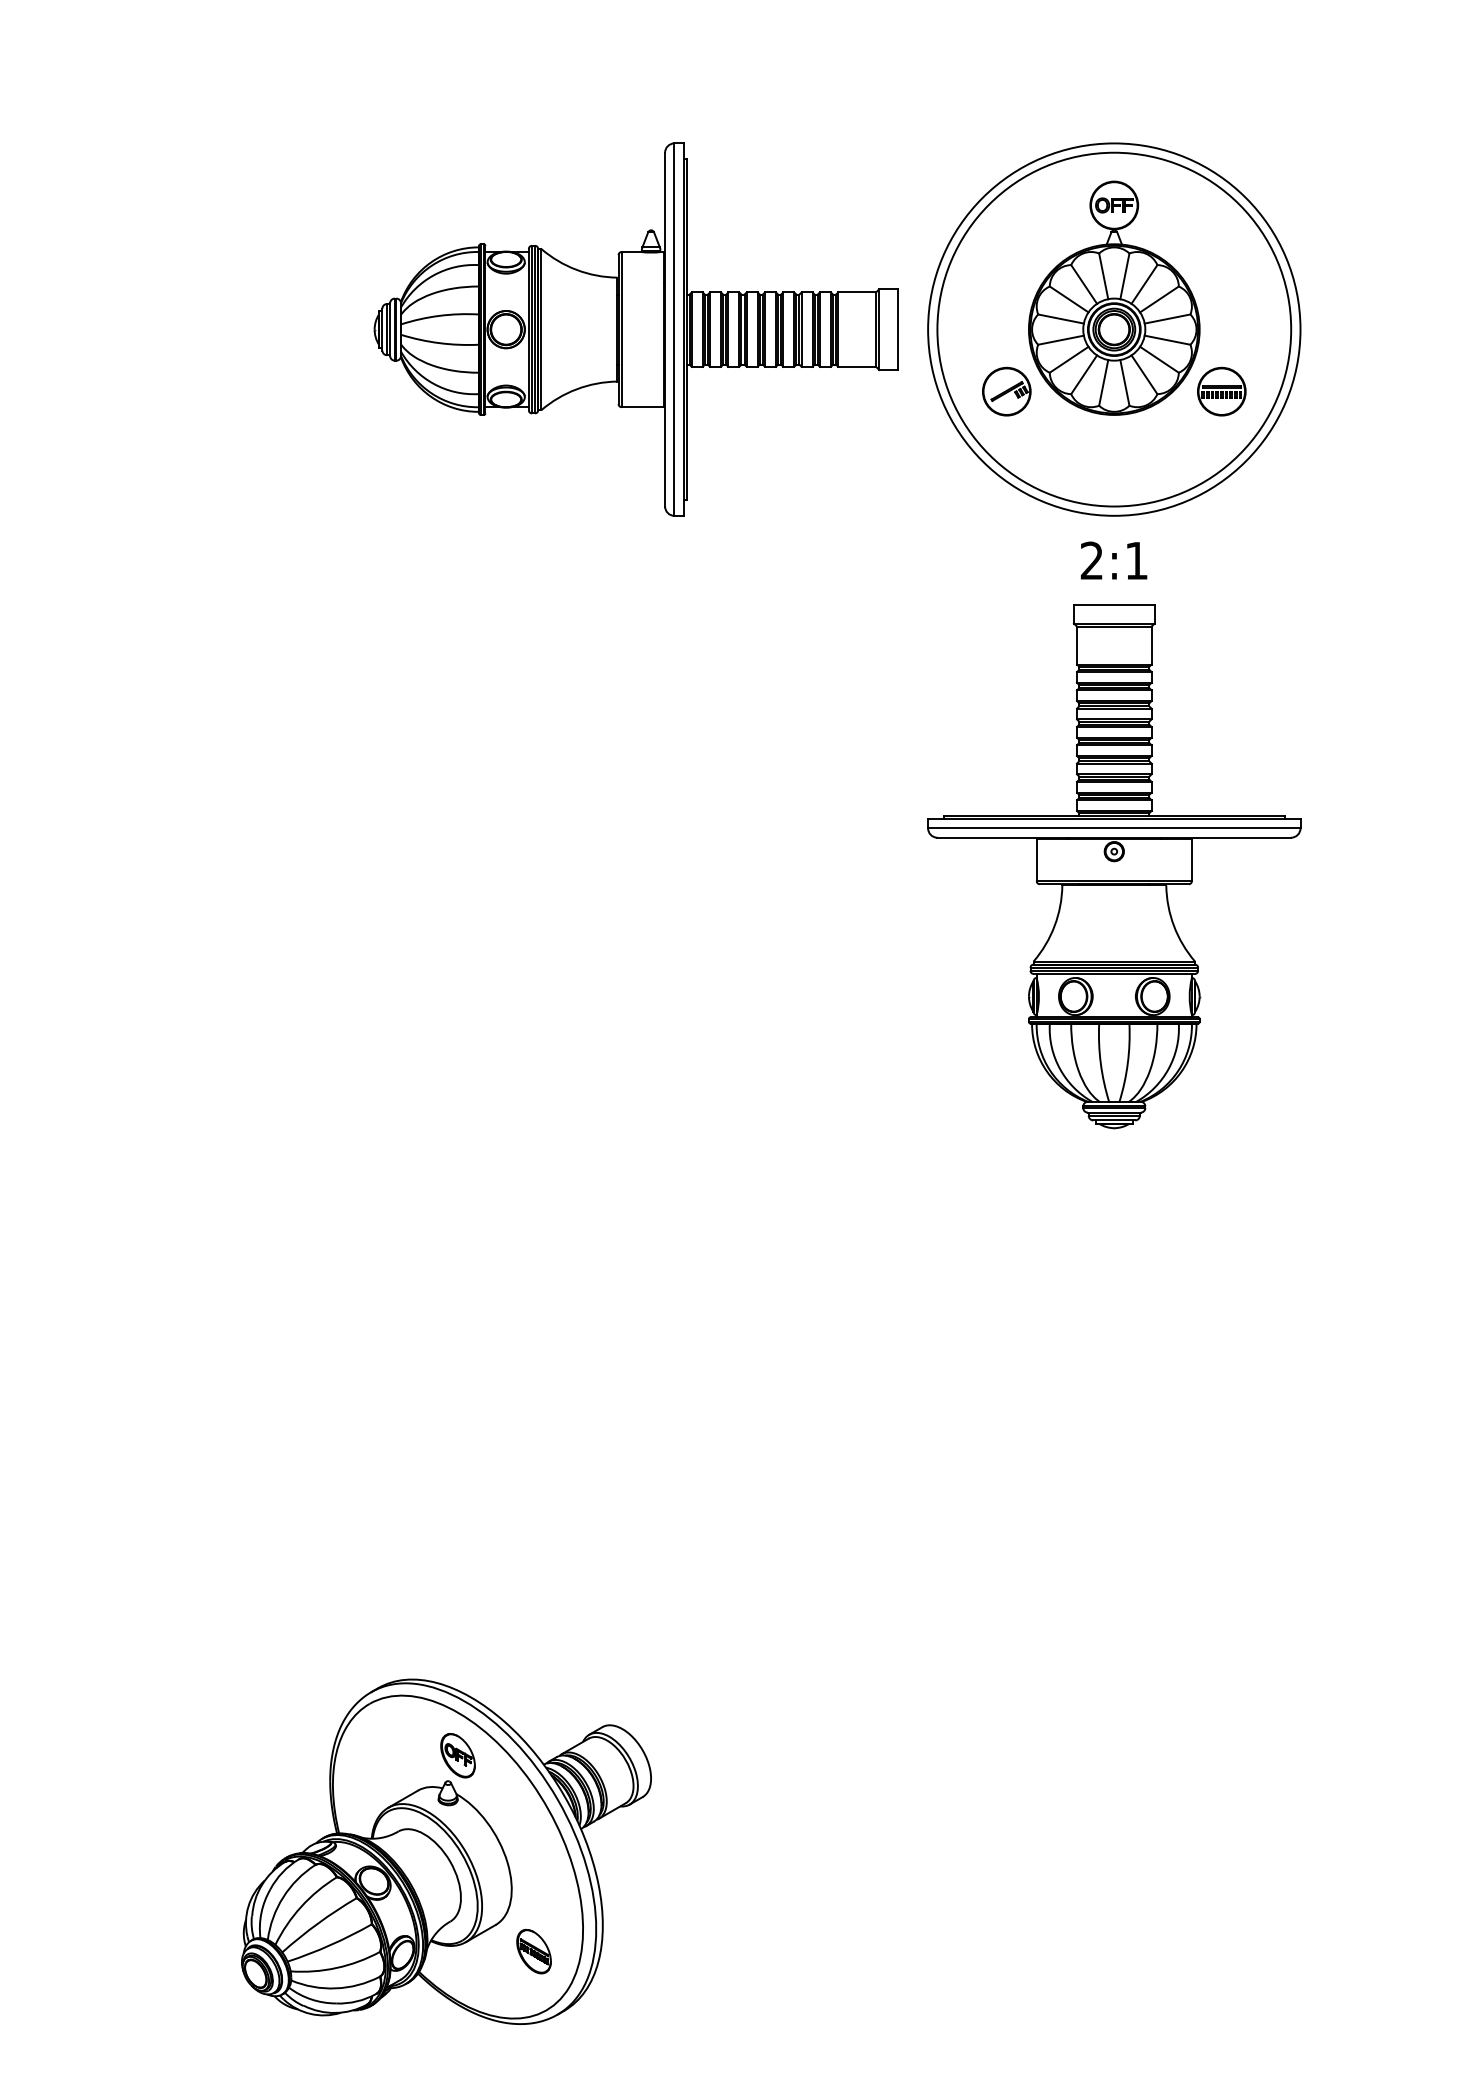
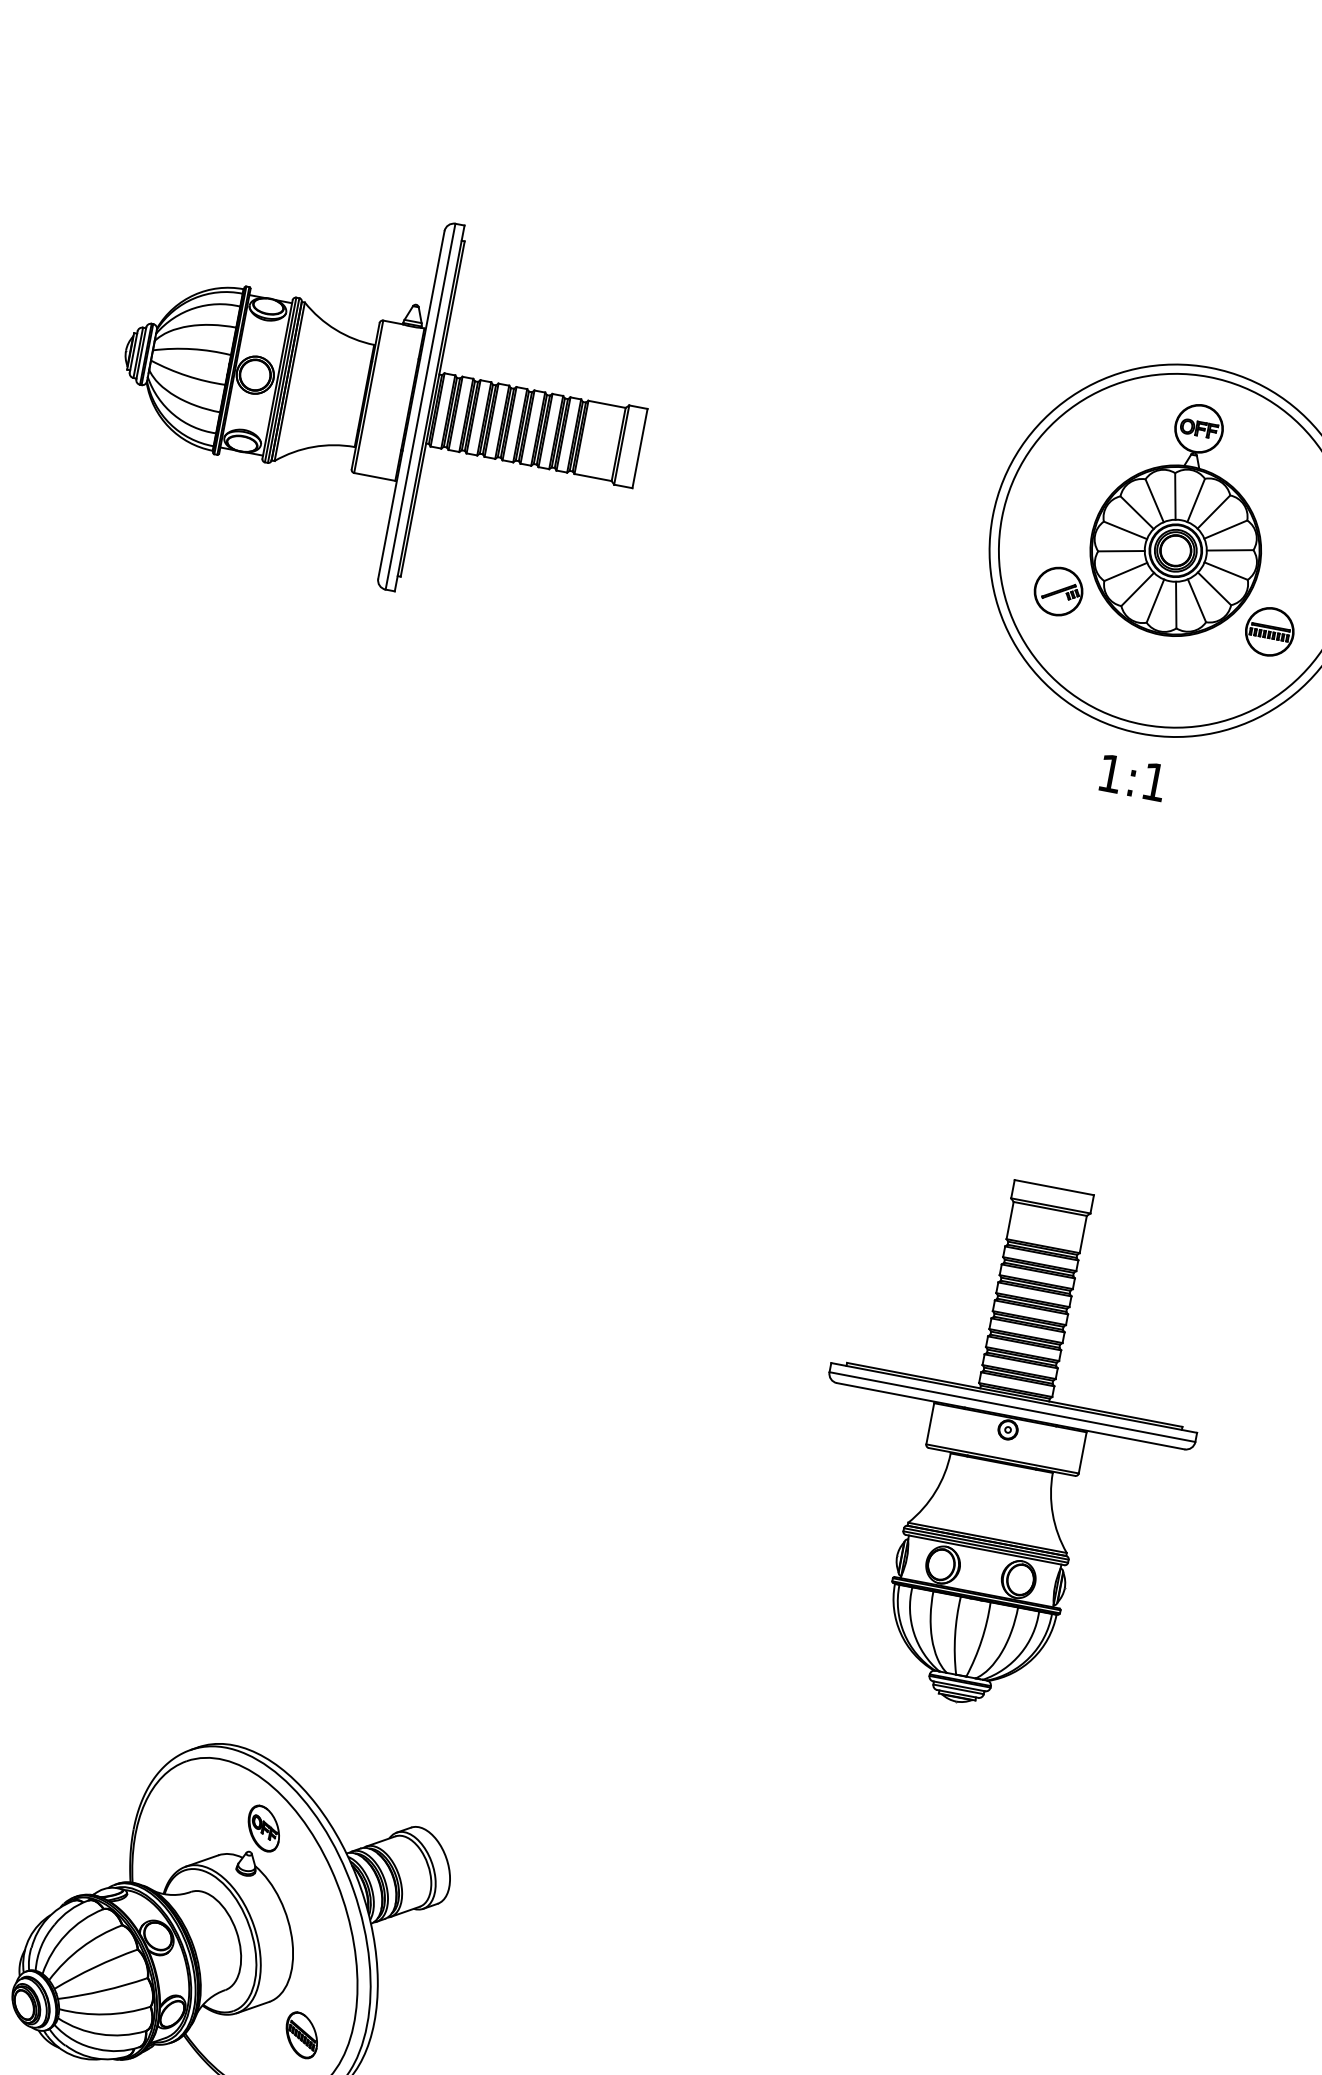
part: (635, 329) -> (382, 399), moved
text: (1091, 560) -> (1110, 773), 2:1 -> 1:1
part: (1114, 866) -> (1005, 1444), moved

